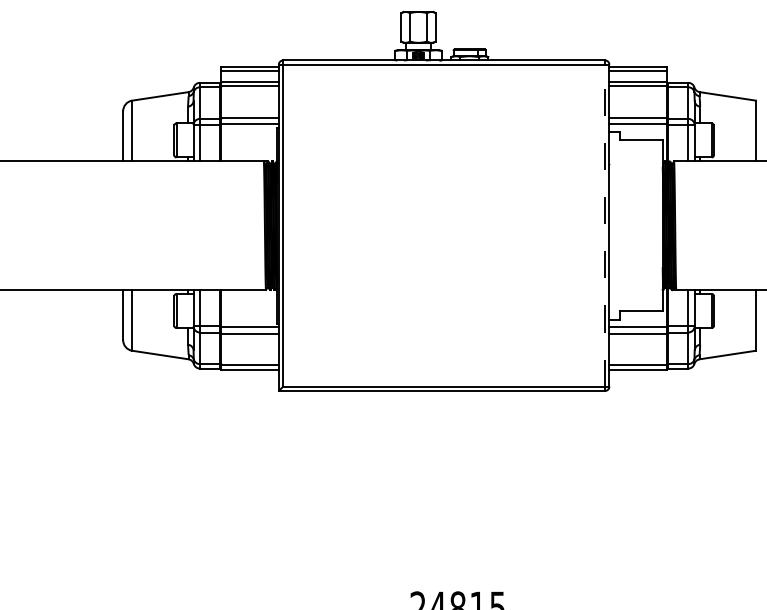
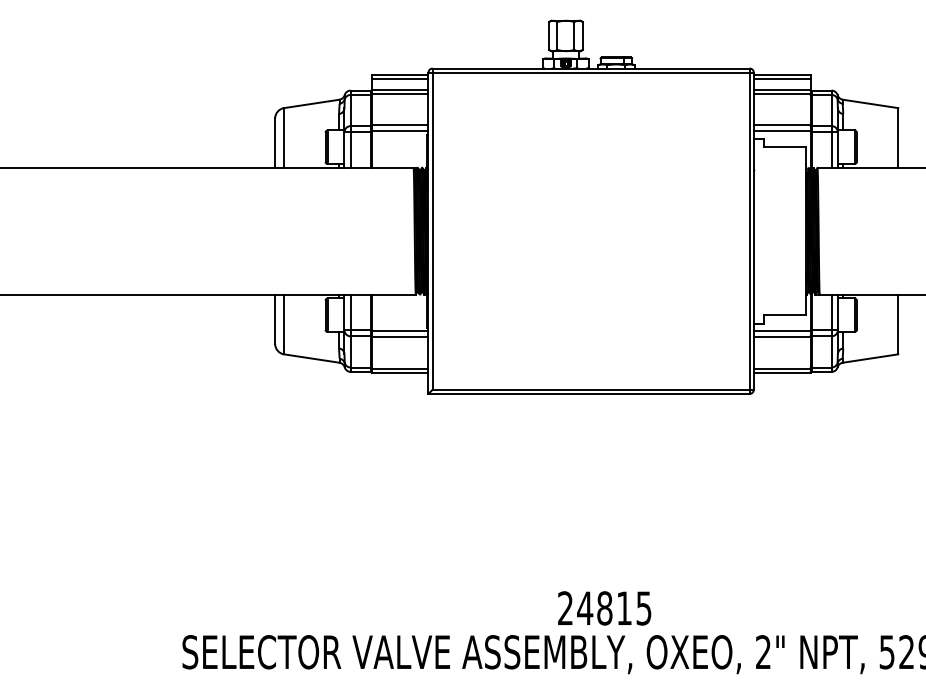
line: (604, 225) -> (749, 231), dashed -> solid

